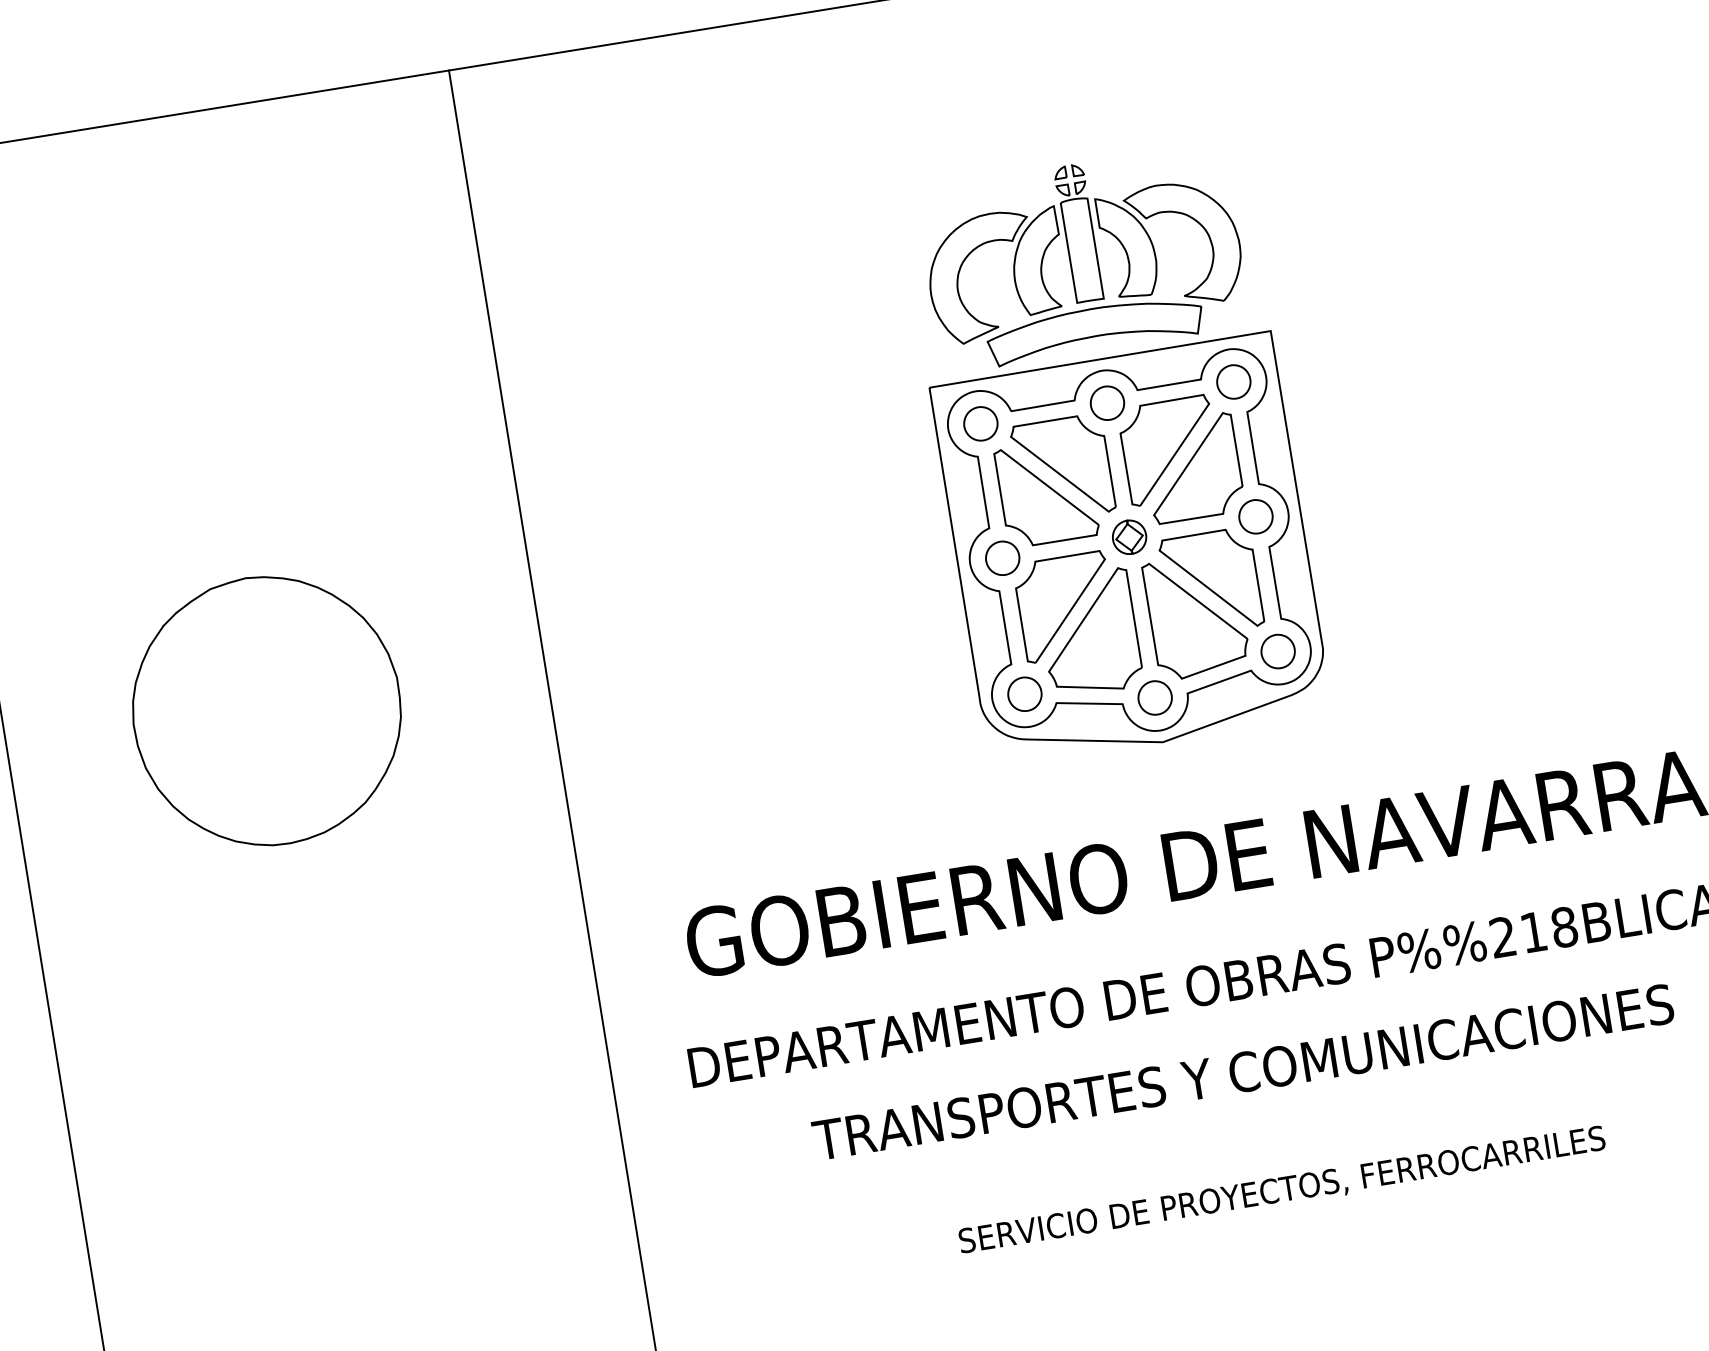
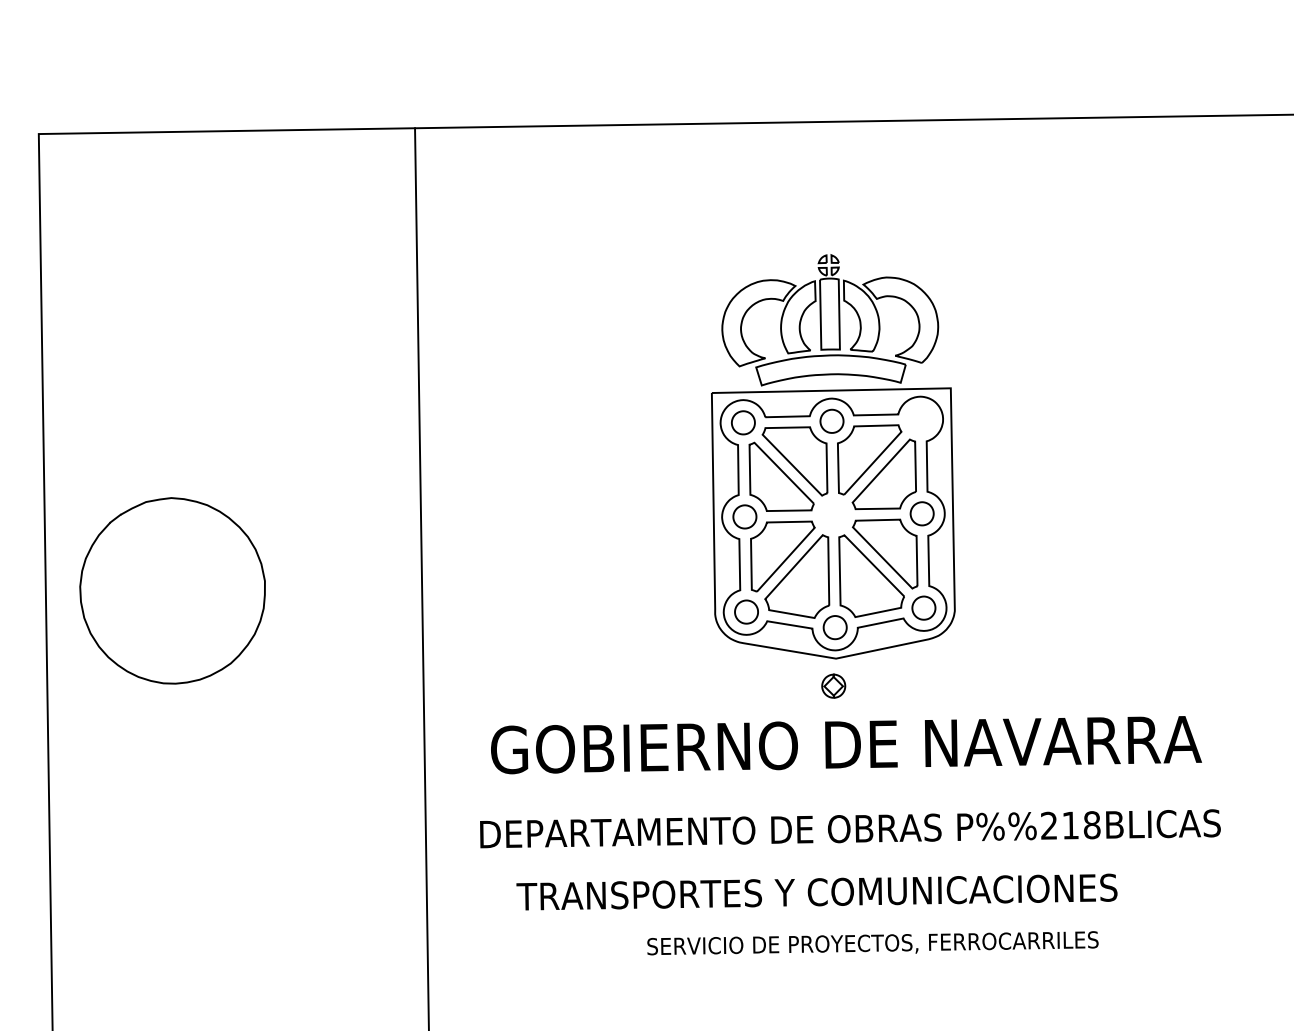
part: (1233, 380) -> (920, 418), removed
part: (1129, 536) -> (833, 685), moved
part: (266, 710) -> (172, 590), moved
text: (1242, 1071) -> (816, 891), moved
text: (1281, 1189) -> (872, 943), moved

